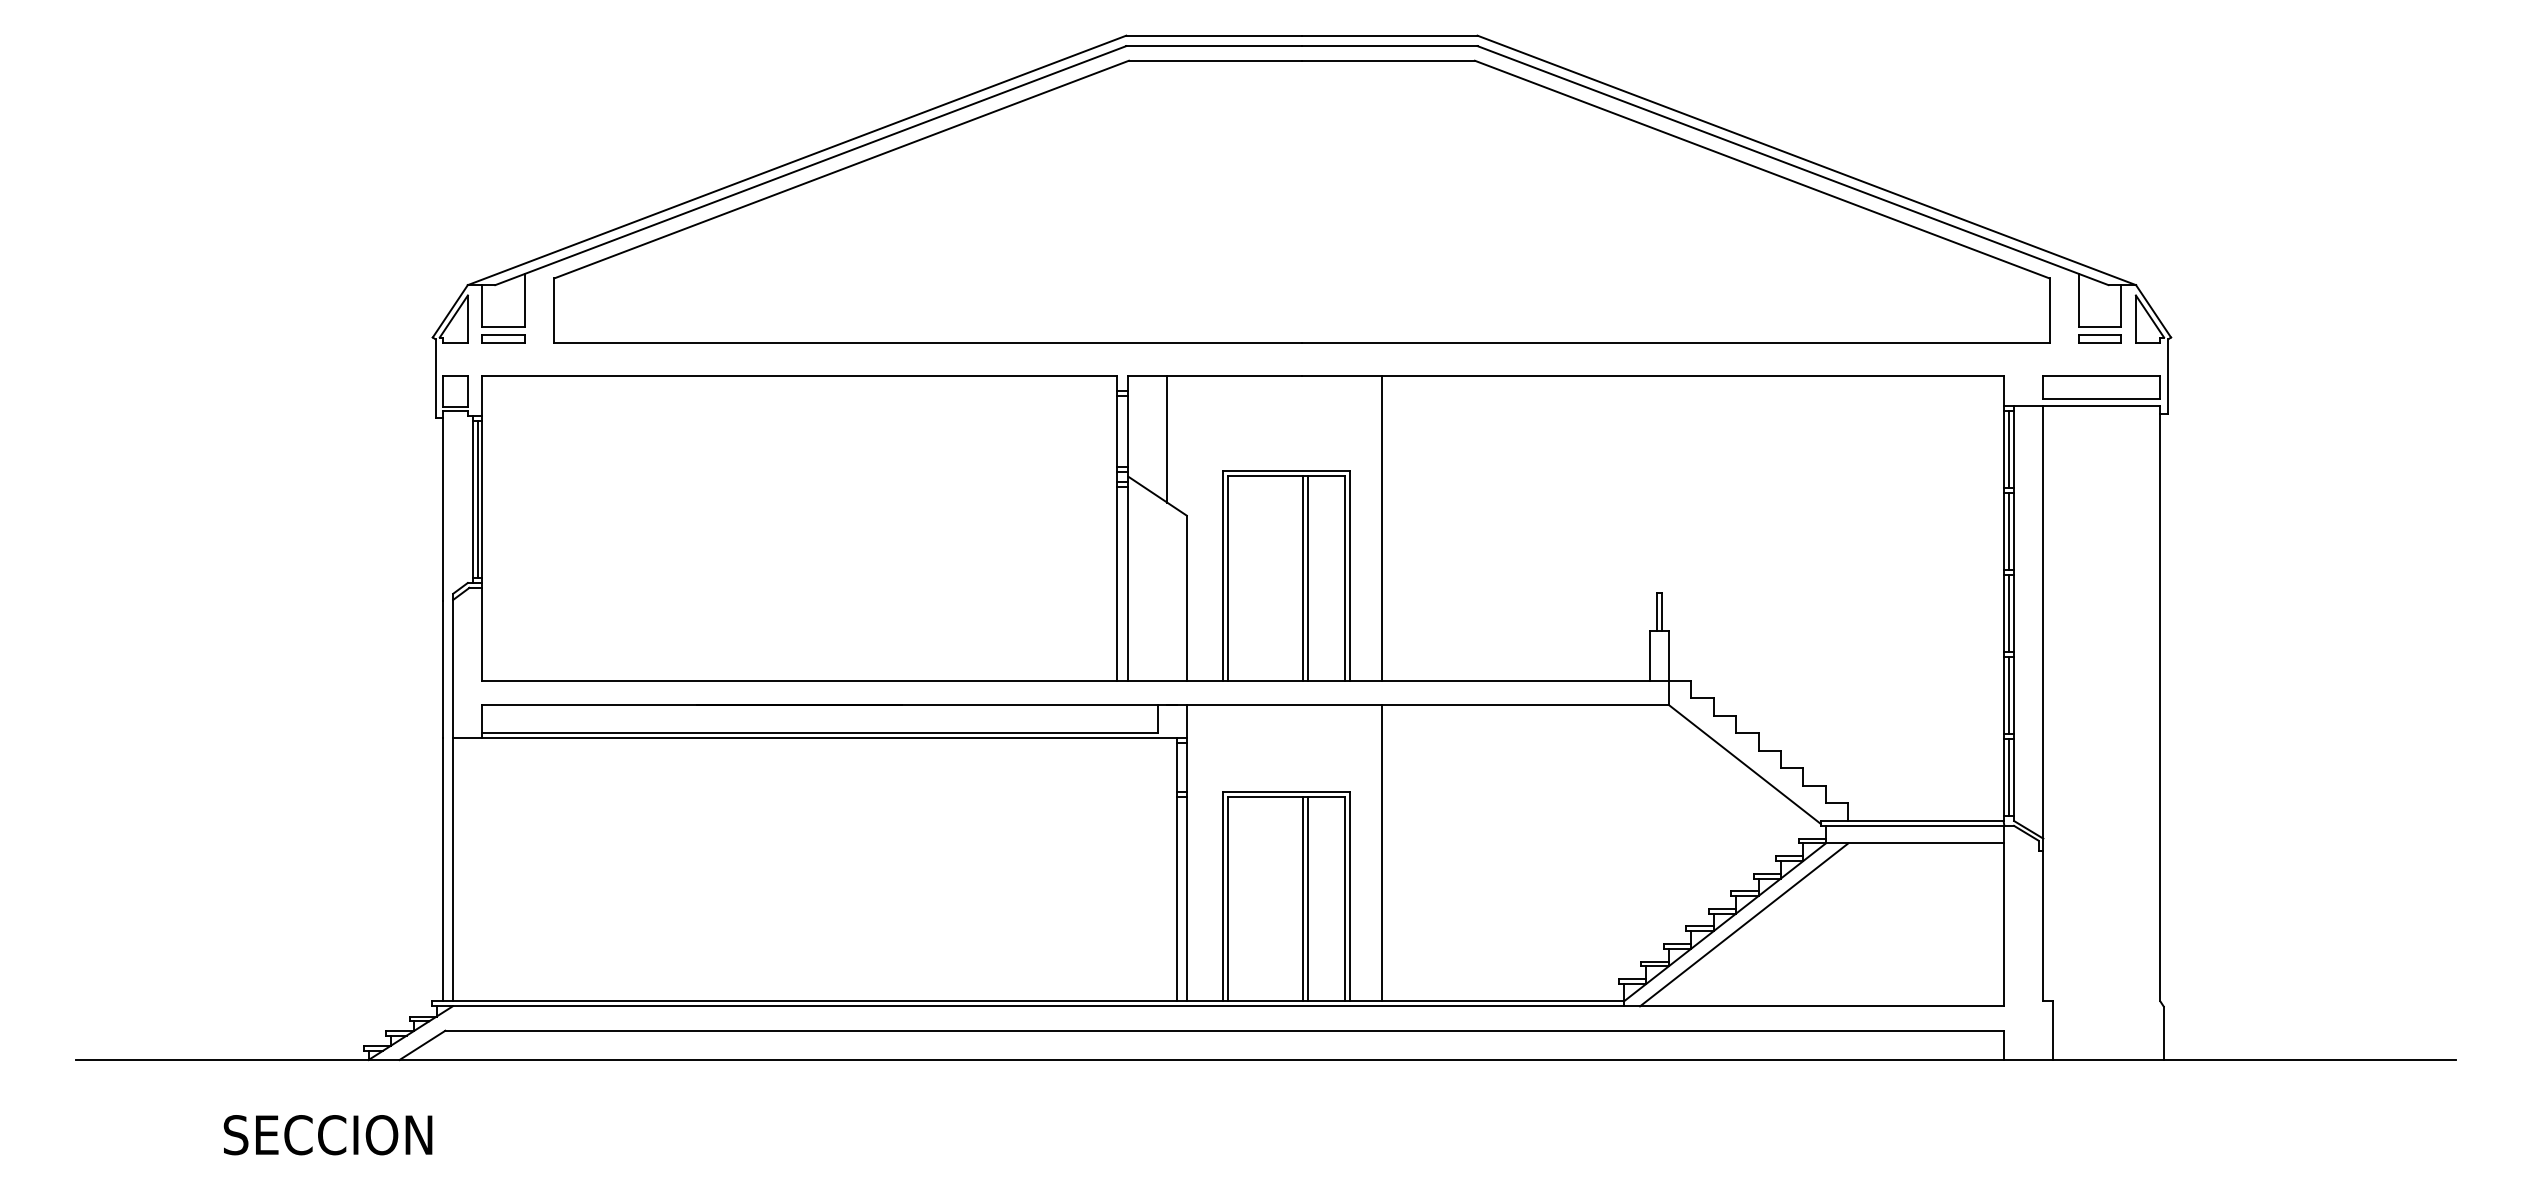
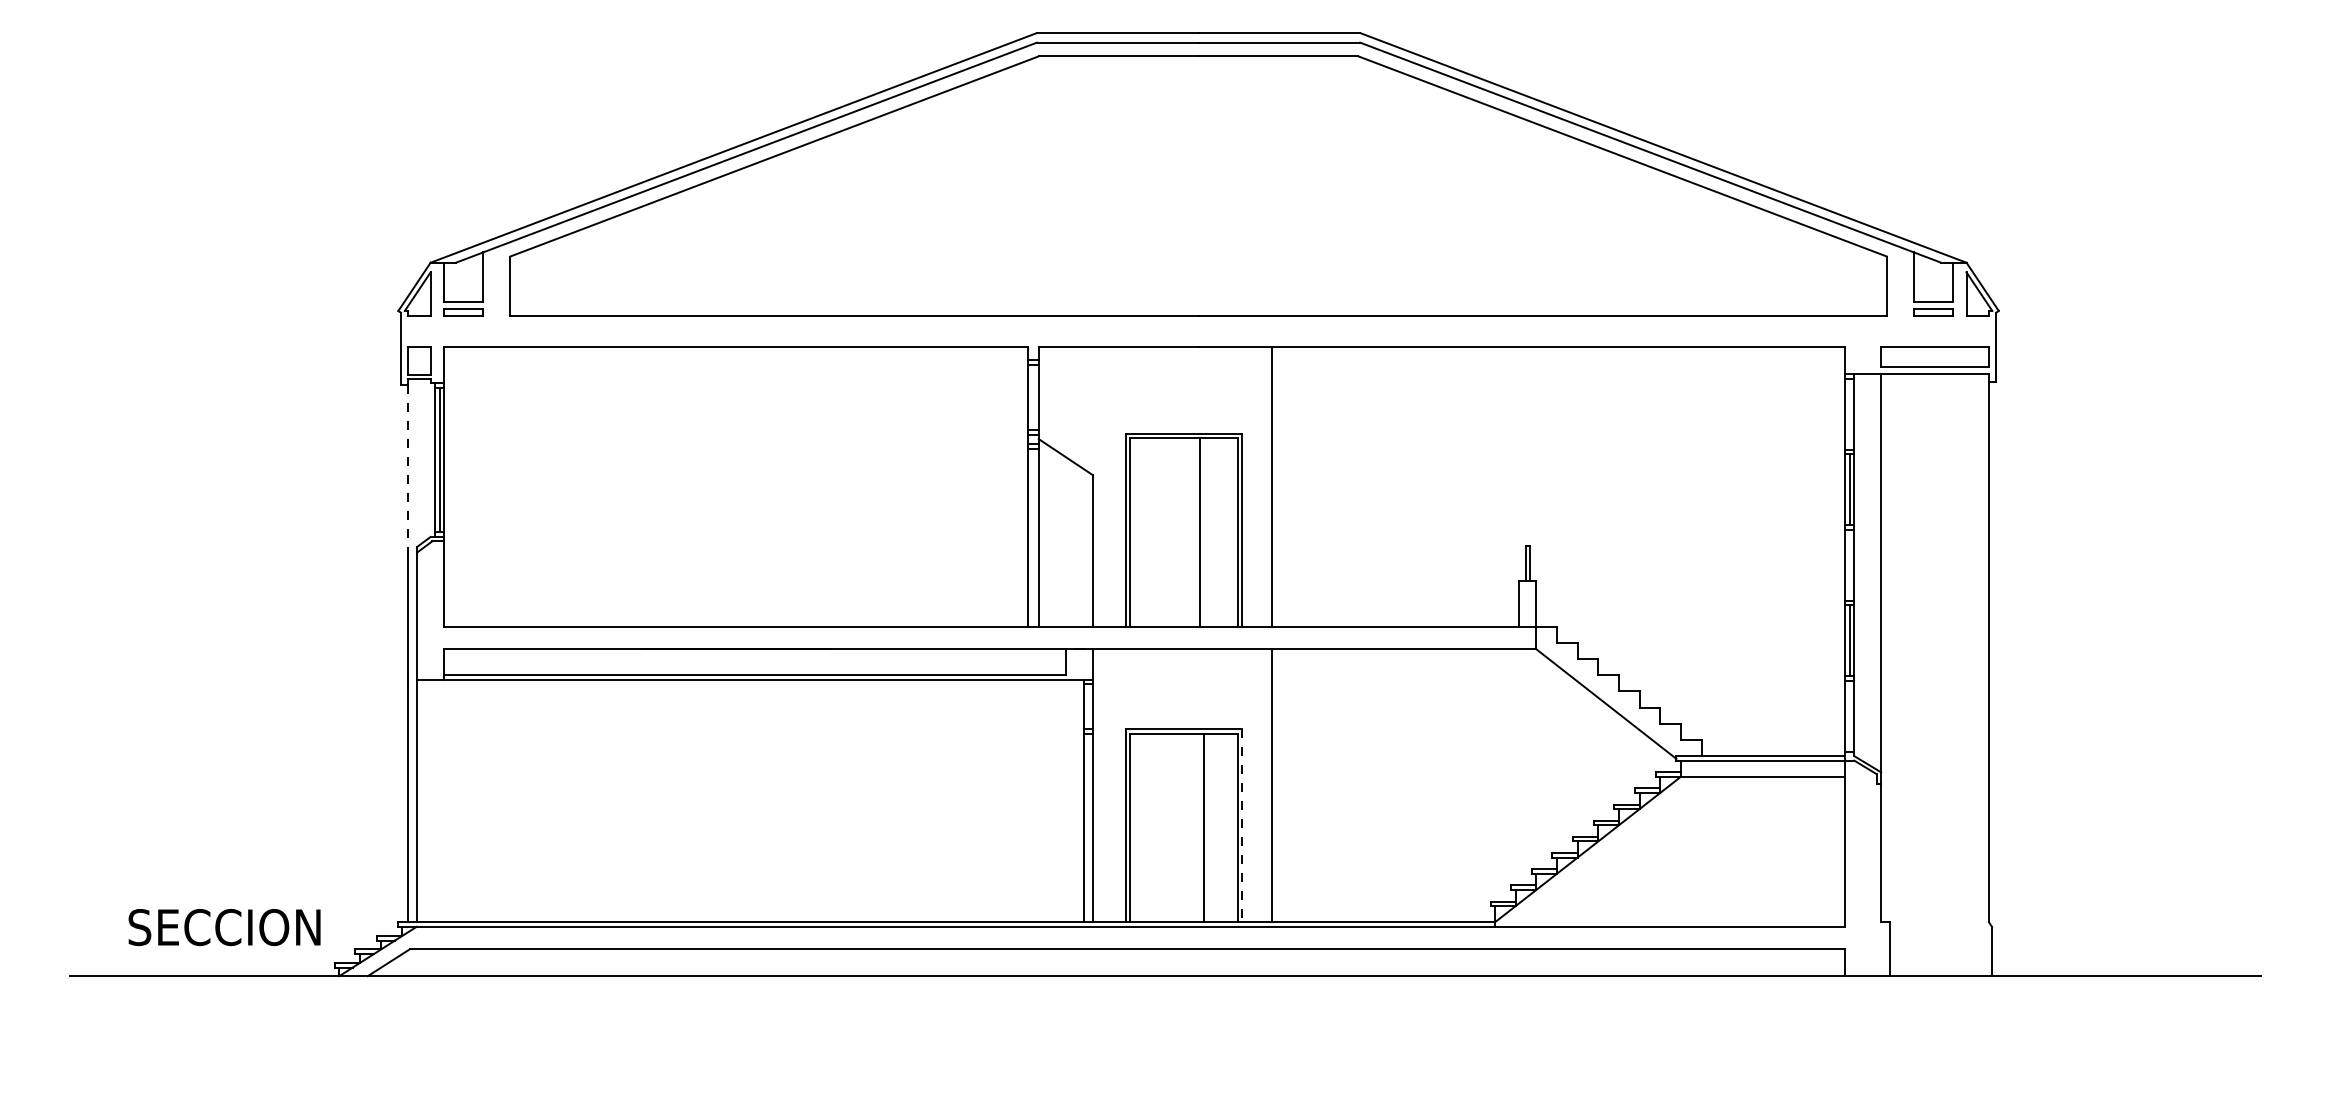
line: (1167, 439) -> (1074, 404), removed
line: (2009, 449) -> (1850, 414), removed
line: (443, 510) -> (408, 470), solid -> dashed
line: (1308, 577) -> (1204, 531), removed
line: (2009, 613) -> (1850, 565), removed
line: (2009, 777) -> (1850, 716), removed
line: (1349, 896) -> (1242, 825), solid -> dashed
line: (1303, 898) -> (1200, 827), removed
line: (1744, 924) -> (1606, 851), removed
text: (327, 1135) -> (224, 927), moved

